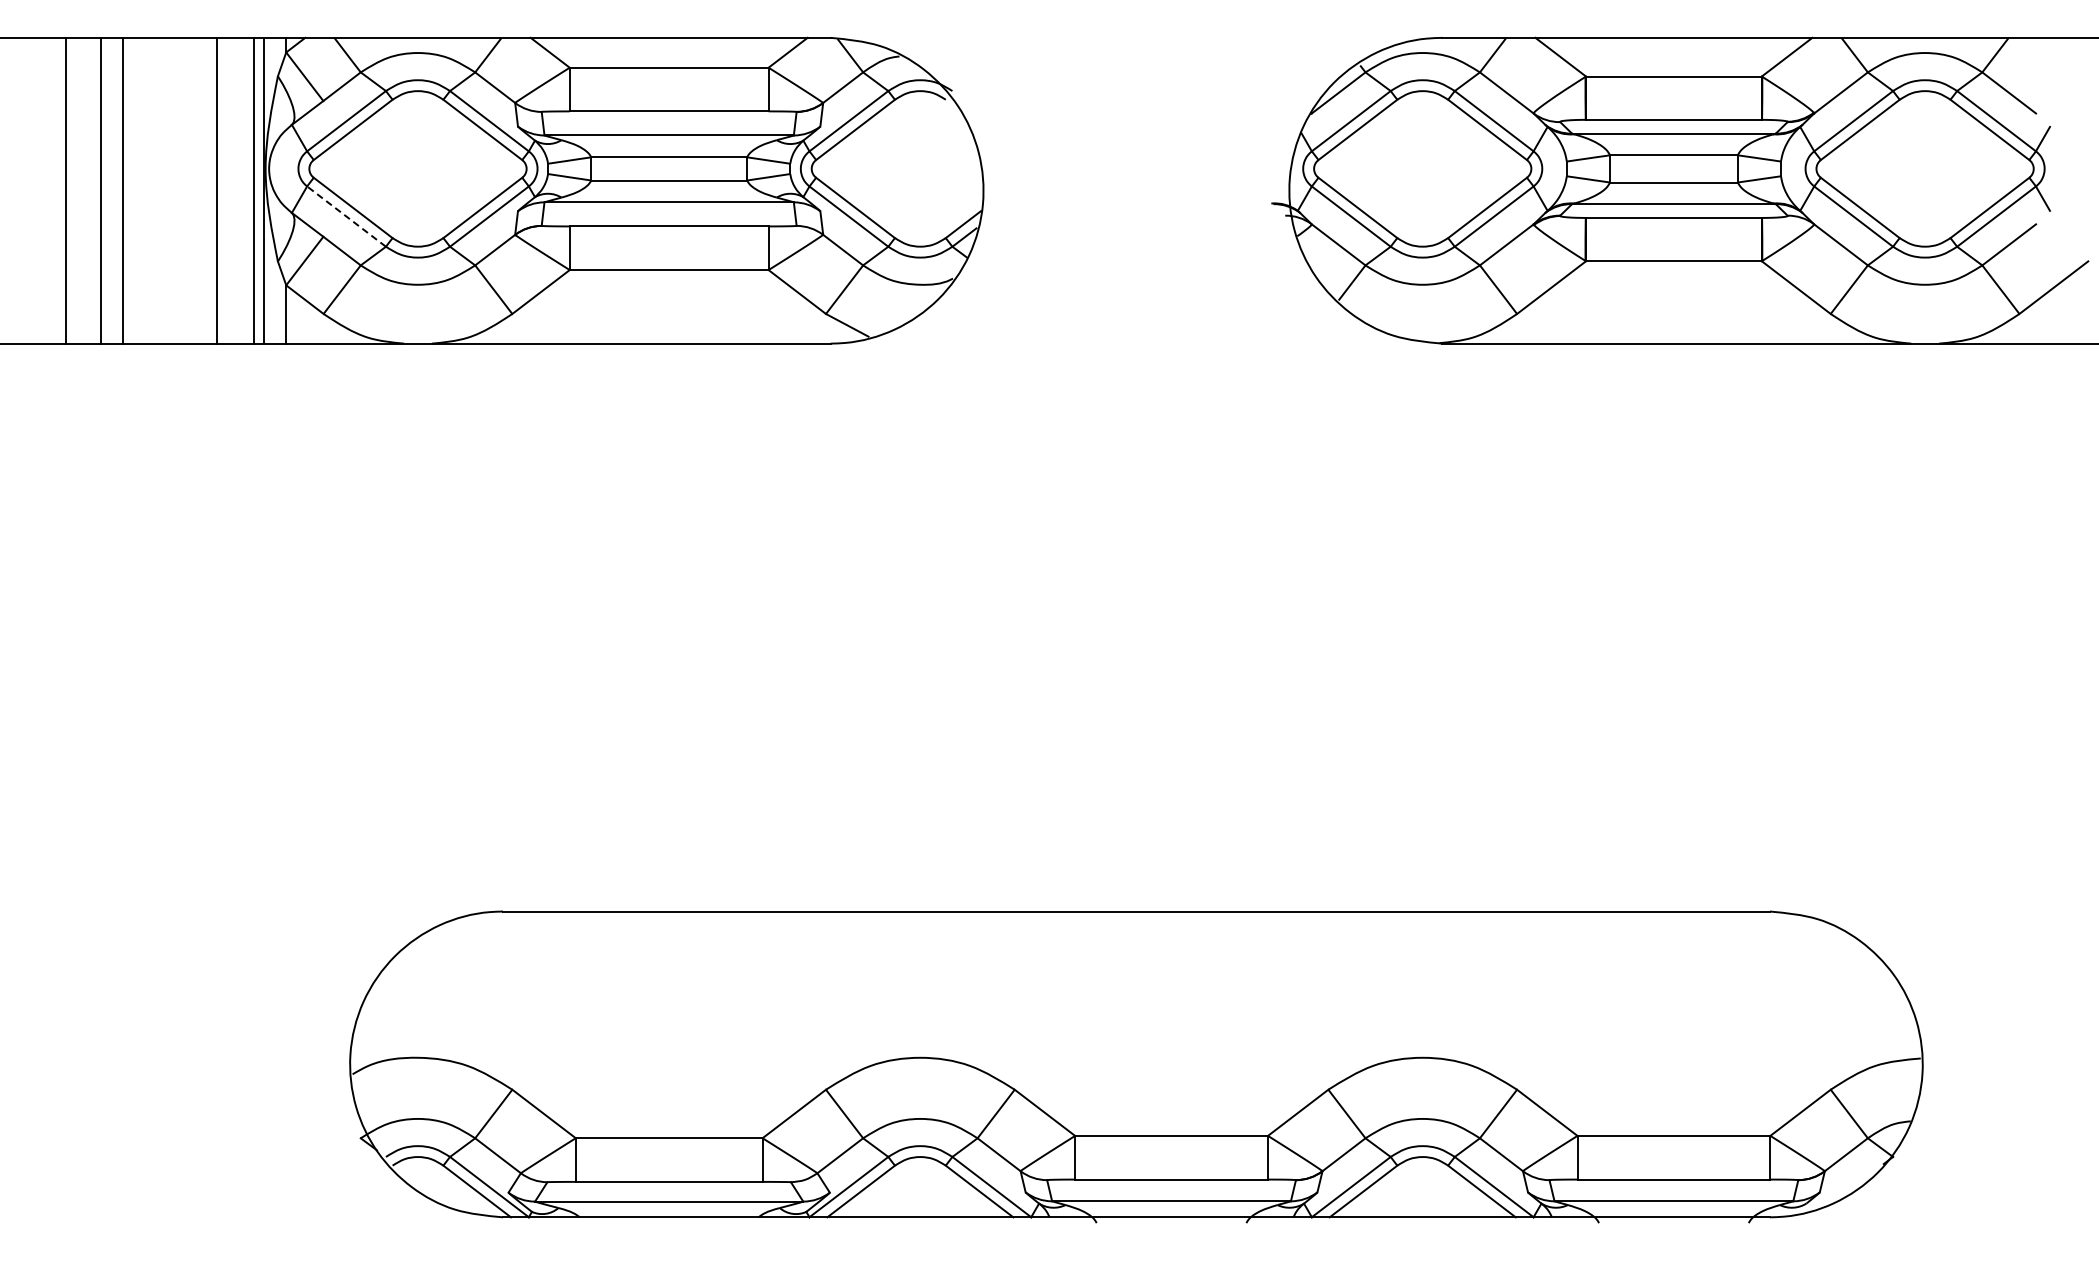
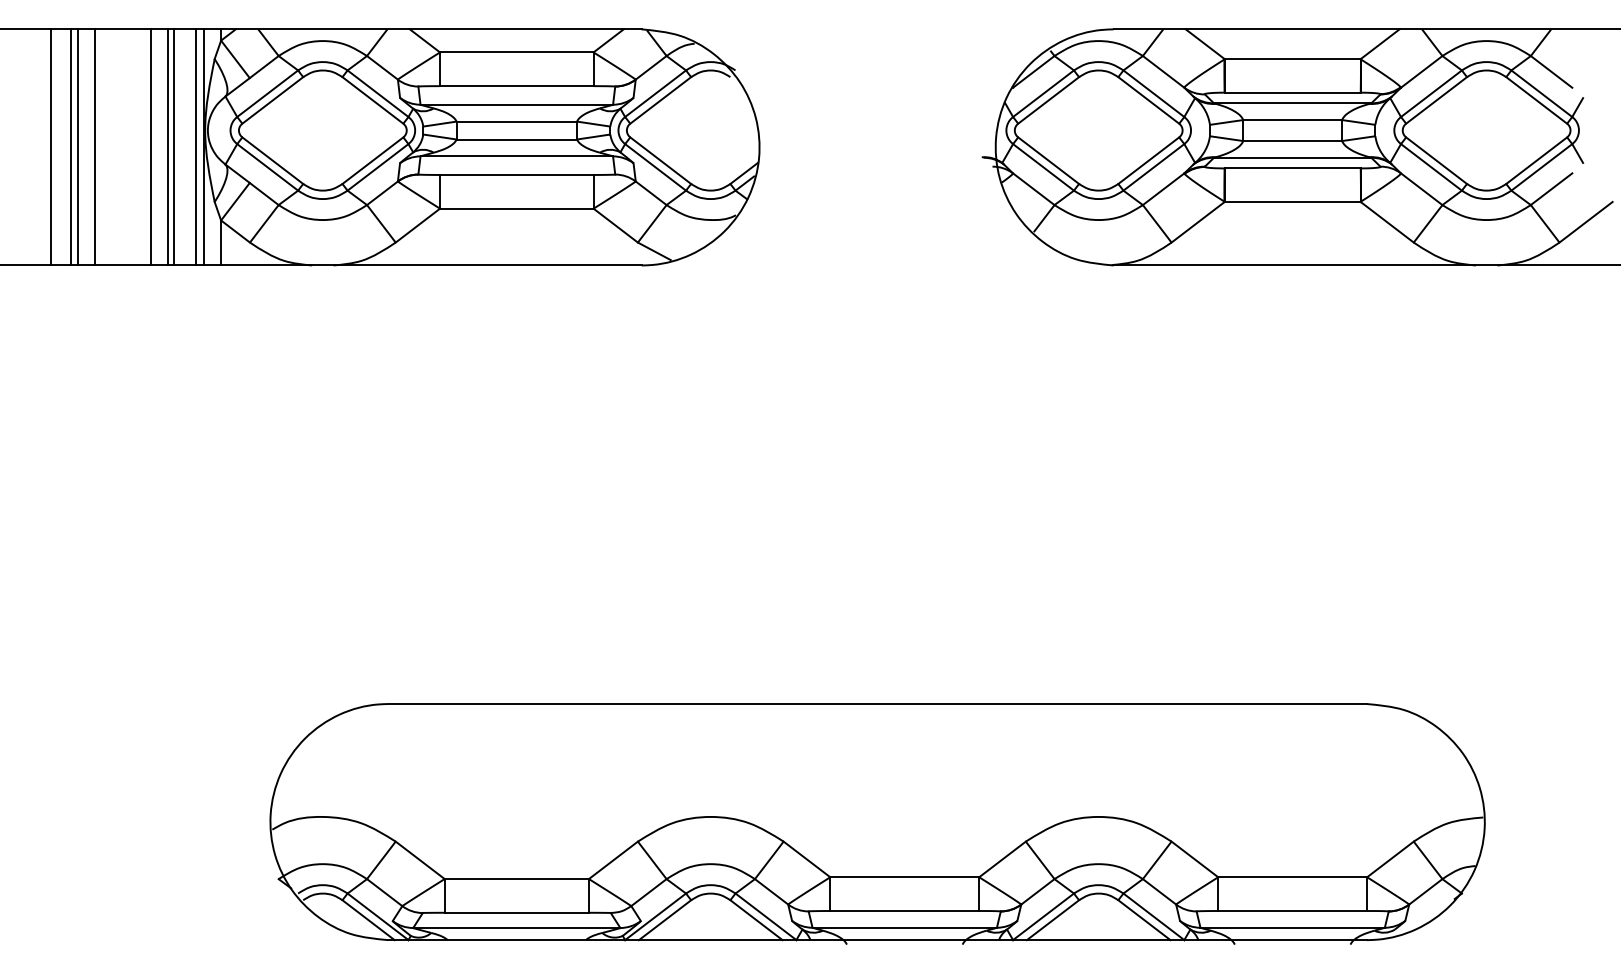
line: (92, 190) -> (71, 147), added
line: (195, 190) -> (151, 147), added
line: (225, 190) -> (174, 147), added
line: (346, 216) -> (267, 167), dashed -> solid

